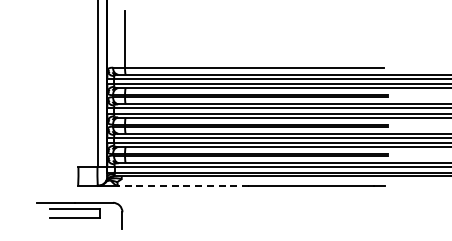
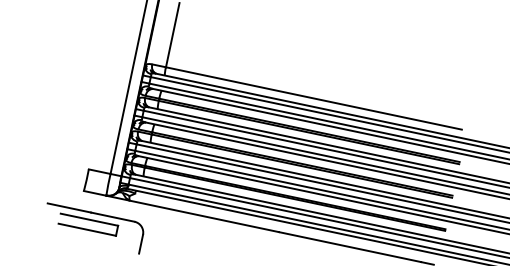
line: (183, 185) -> (204, 215), dashed -> solid
part: (79, 215) -> (93, 228), moved

